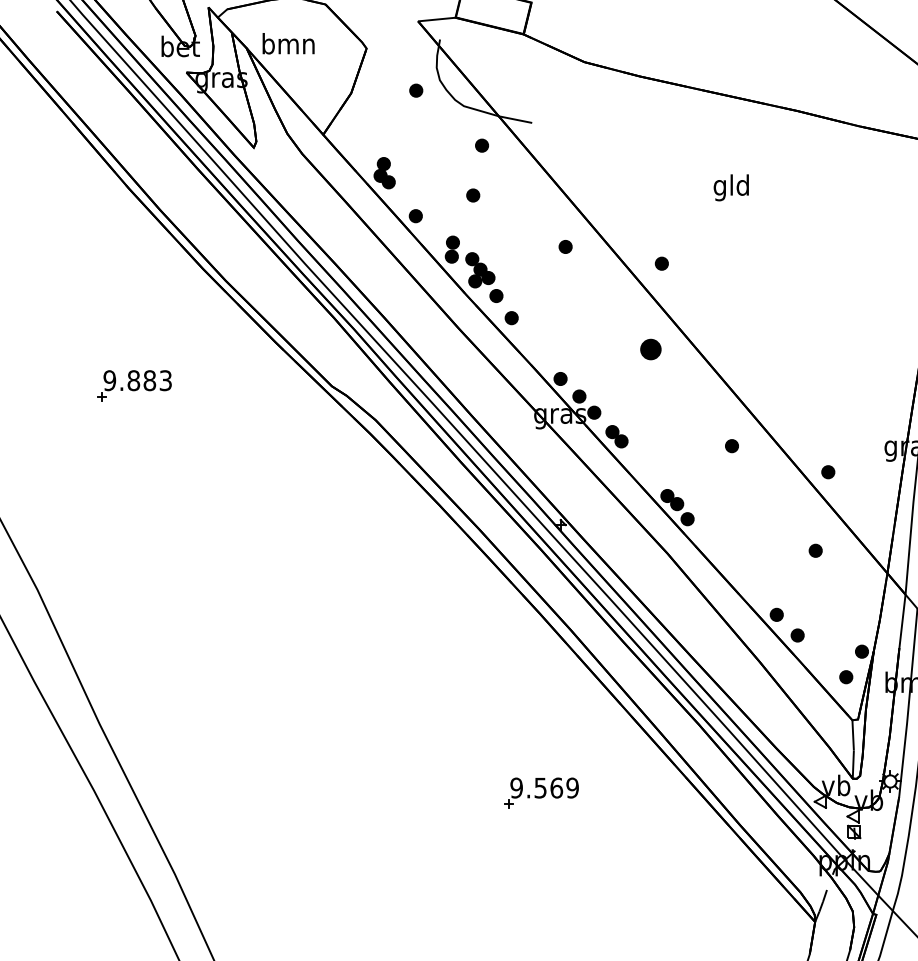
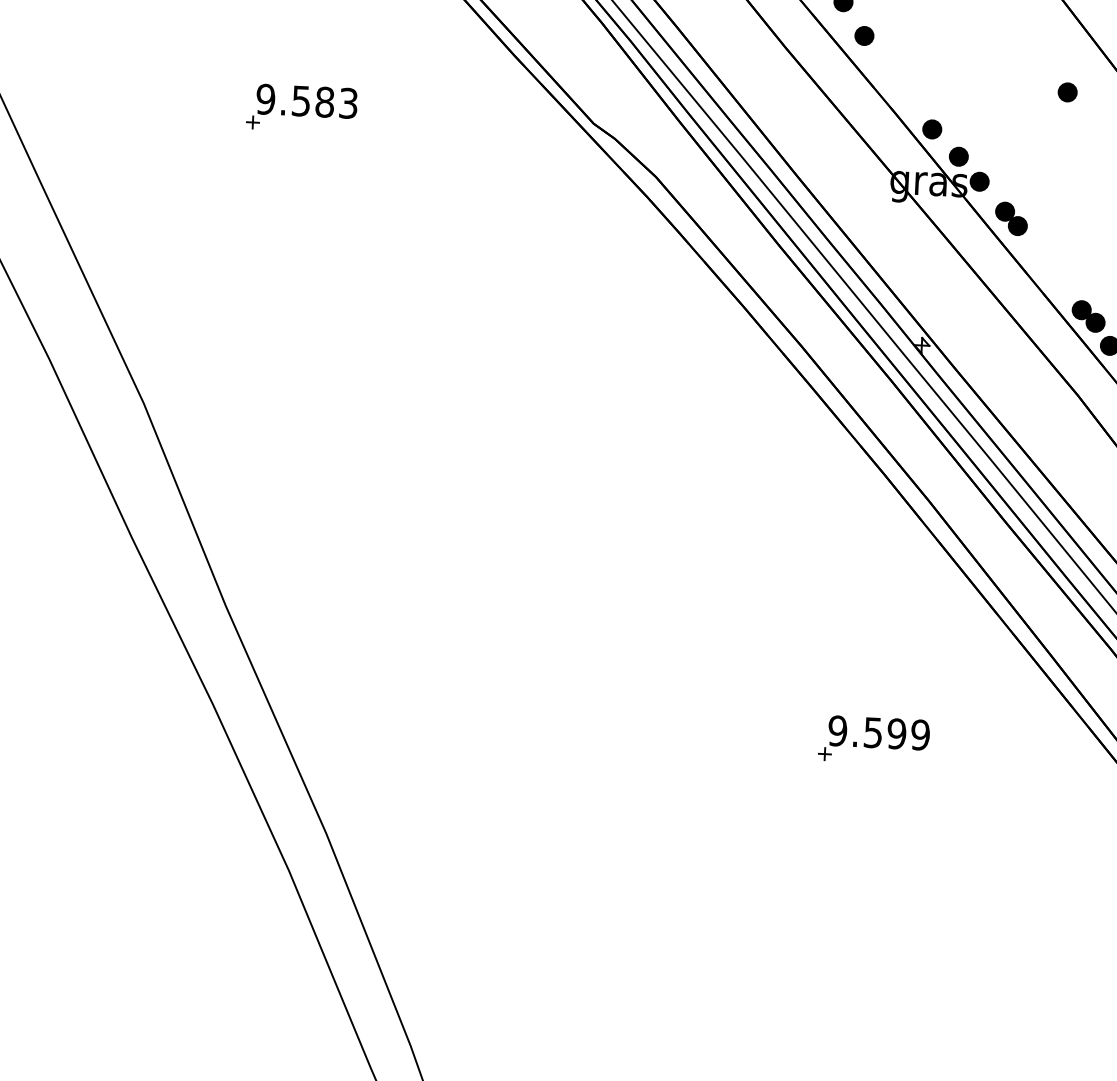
part: (650, 349) -> (1067, 92), size x0.62
text: (133, 380) -> (300, 100), 9.883 -> 9.583
text: (556, 787) -> (896, 733), 9.569 -> 9.599

